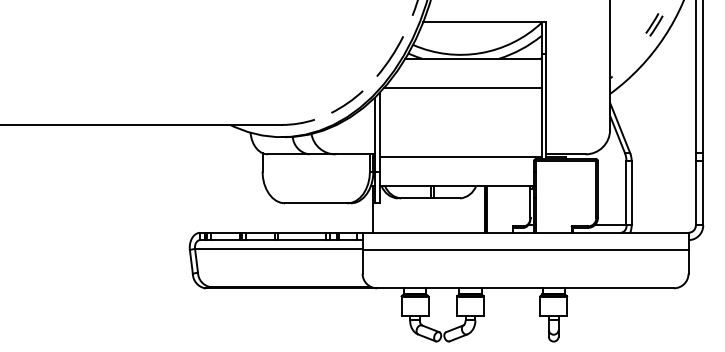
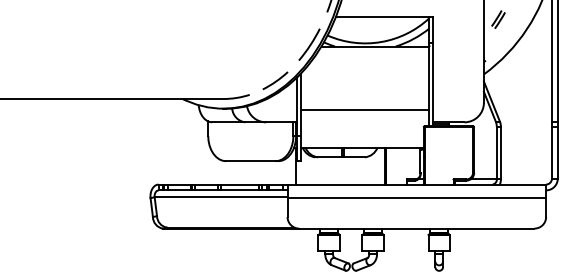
part: (654, 24) -> (498, 19), moved
line: (462, 88) -> (366, 70), removed
line: (460, 156) -> (365, 109), moved

